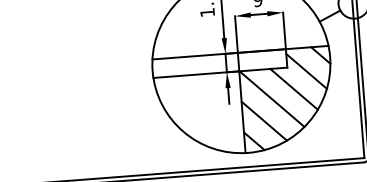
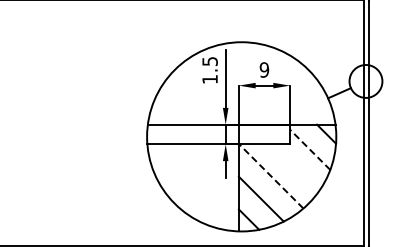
line: (305, 71) -> (309, 149), solid -> dashed
line: (294, 89) -> (295, 167), removed
line: (271, 99) -> (270, 176), solid -> dashed

